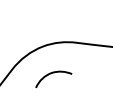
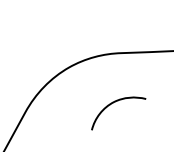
curve: (51, 74) -> (113, 104), moved

